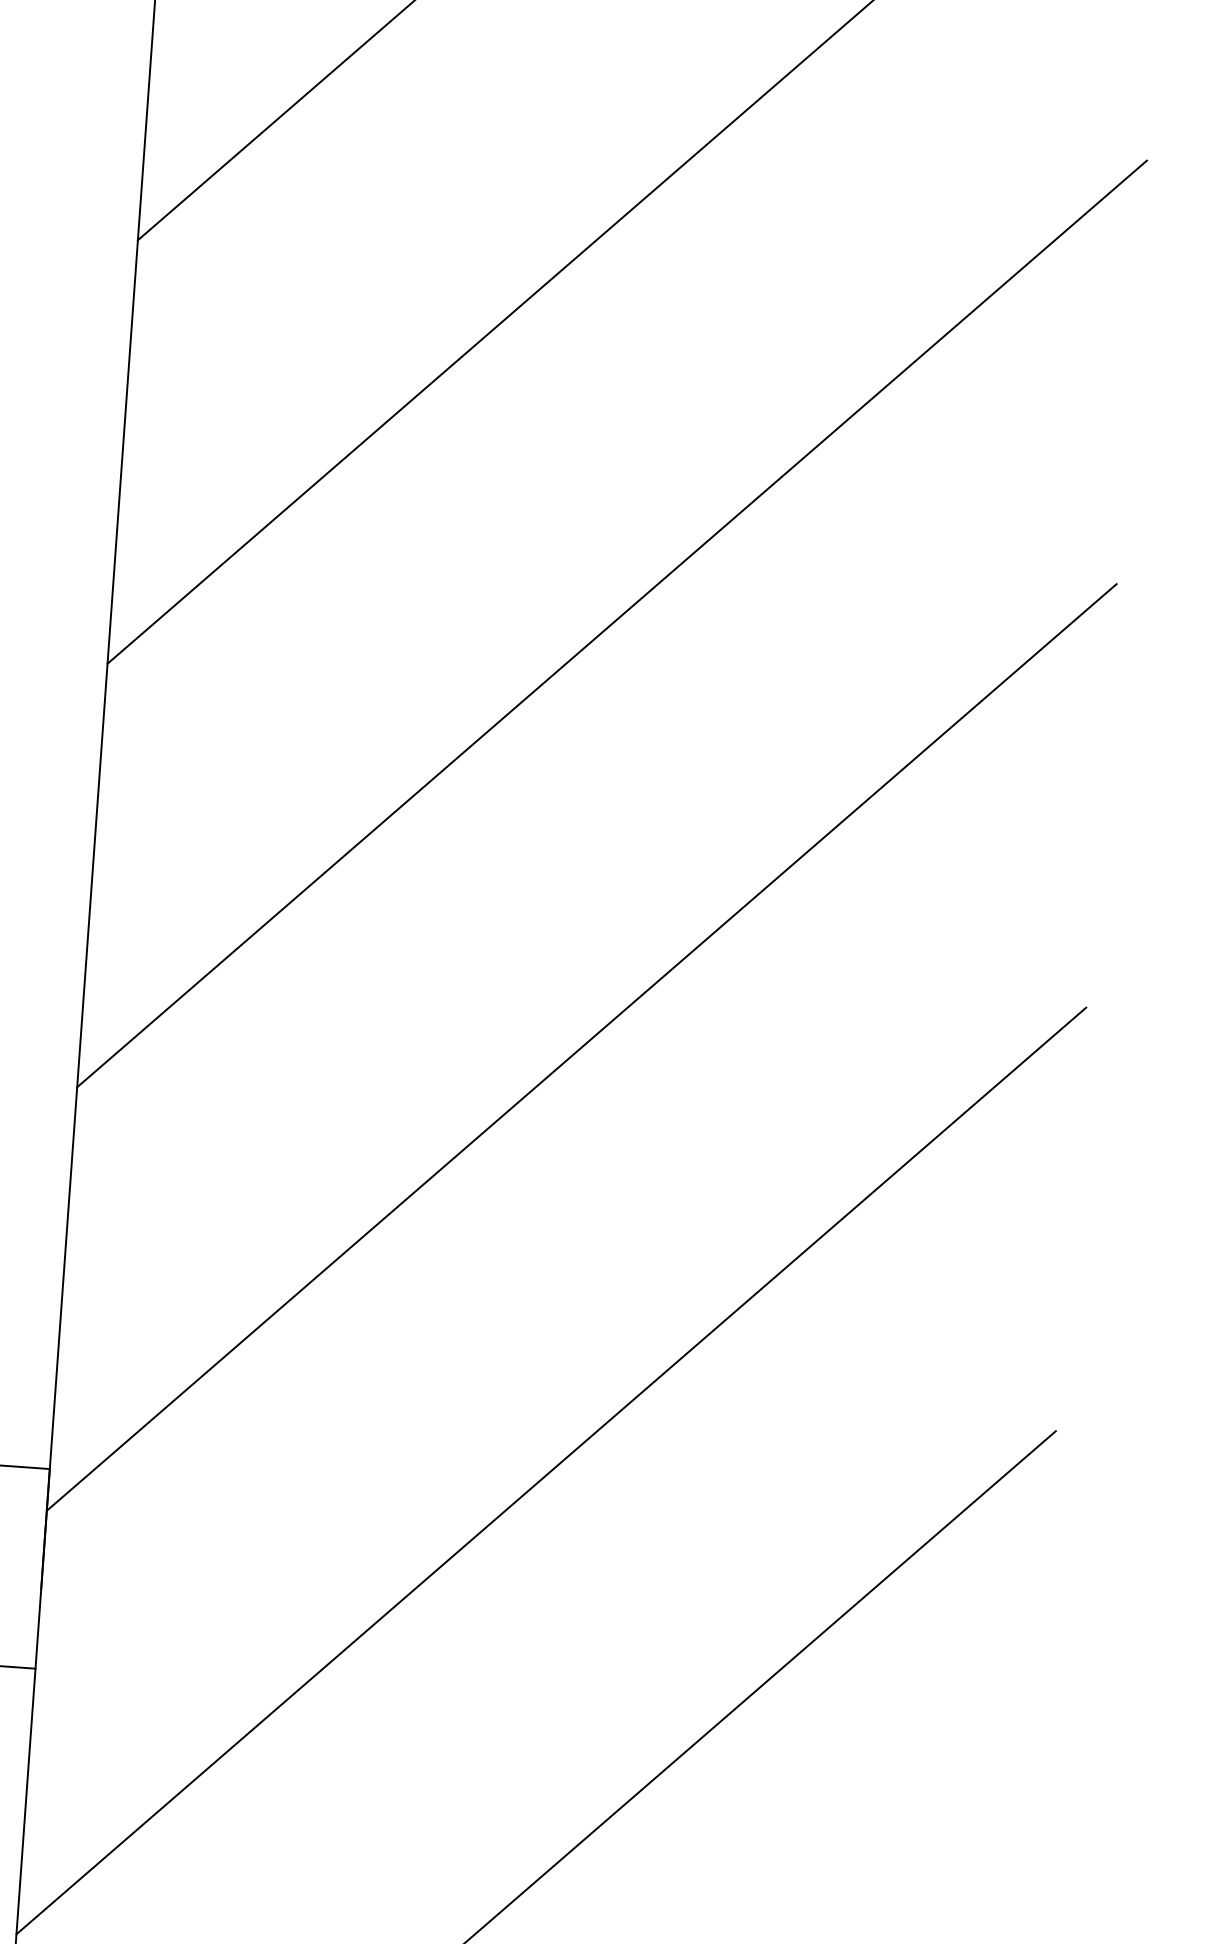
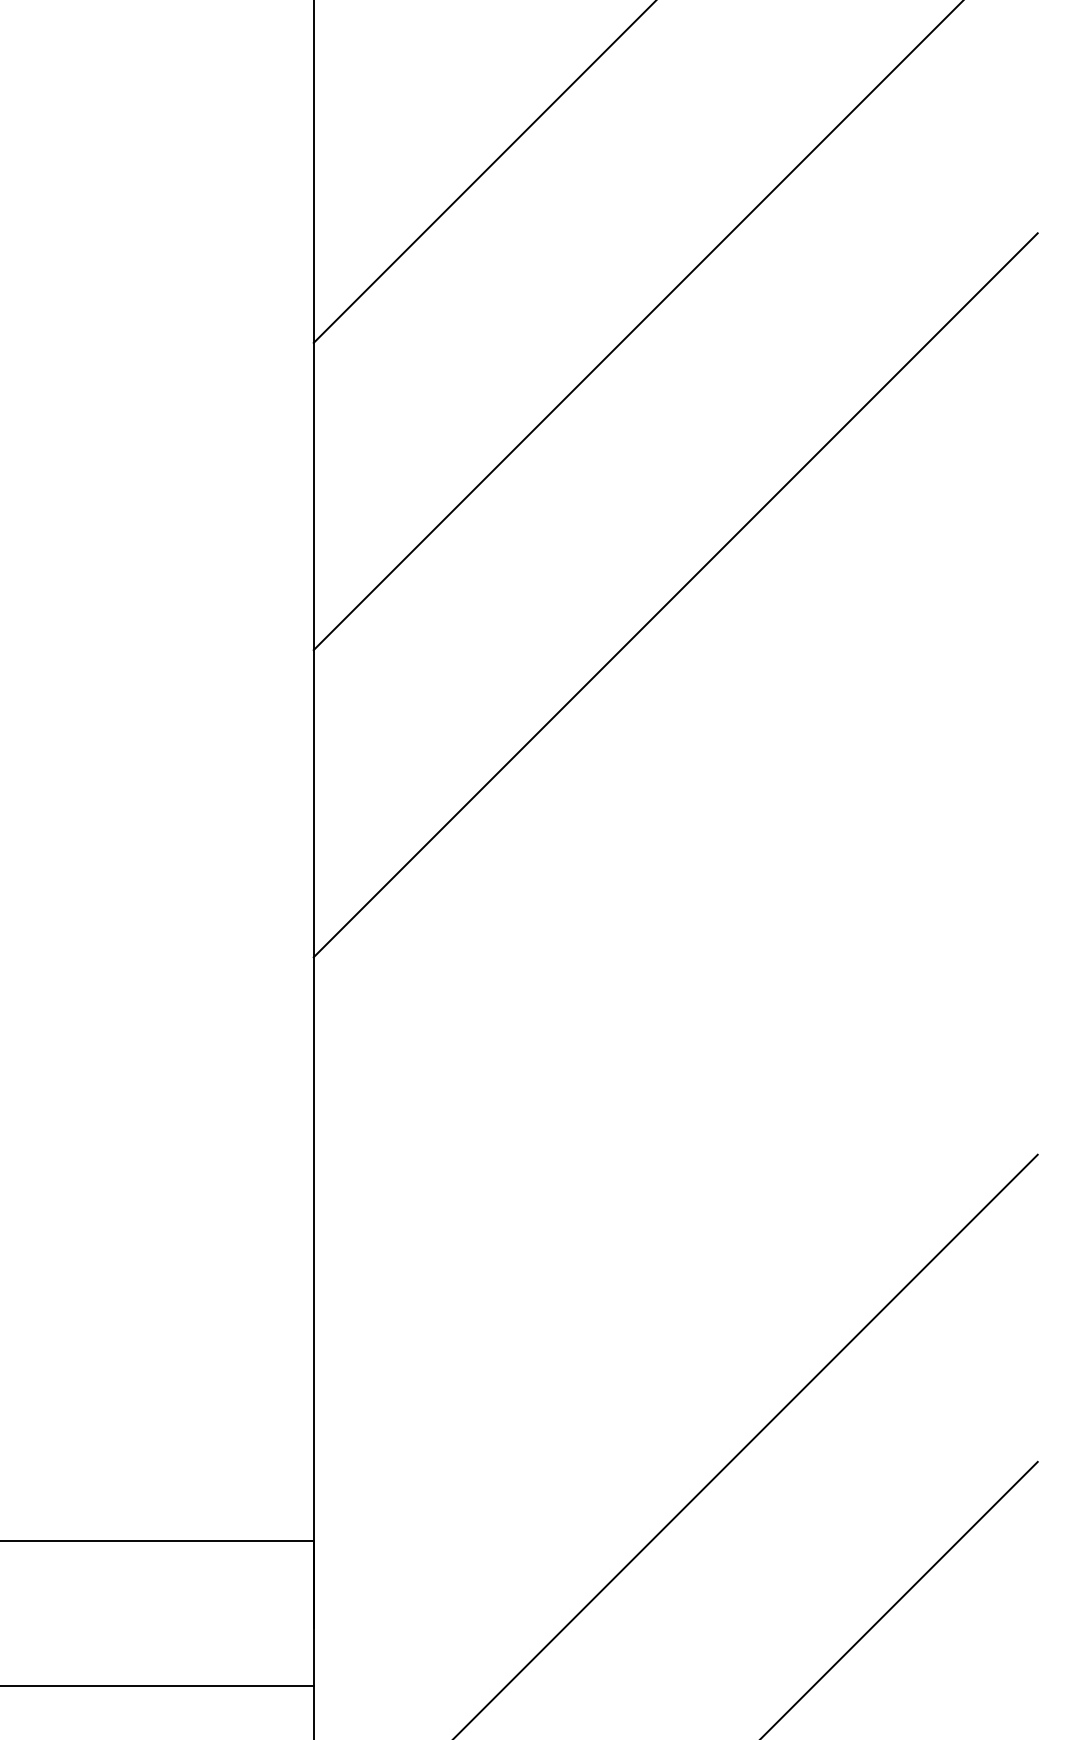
line: (611, 624) -> (675, 902), removed
line: (581, 1047) -> (675, 1209), removed

